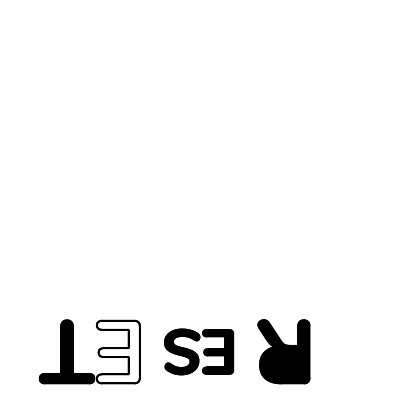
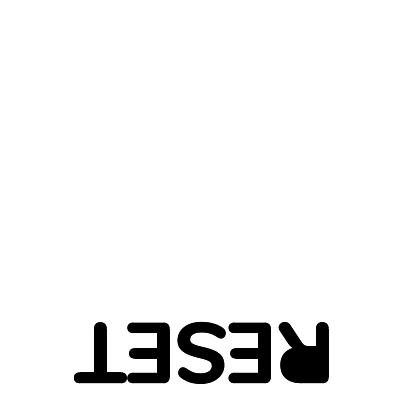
fill: (118, 351) -> (148, 352), added
part: (198, 351) -> (223, 352), size x1.43

